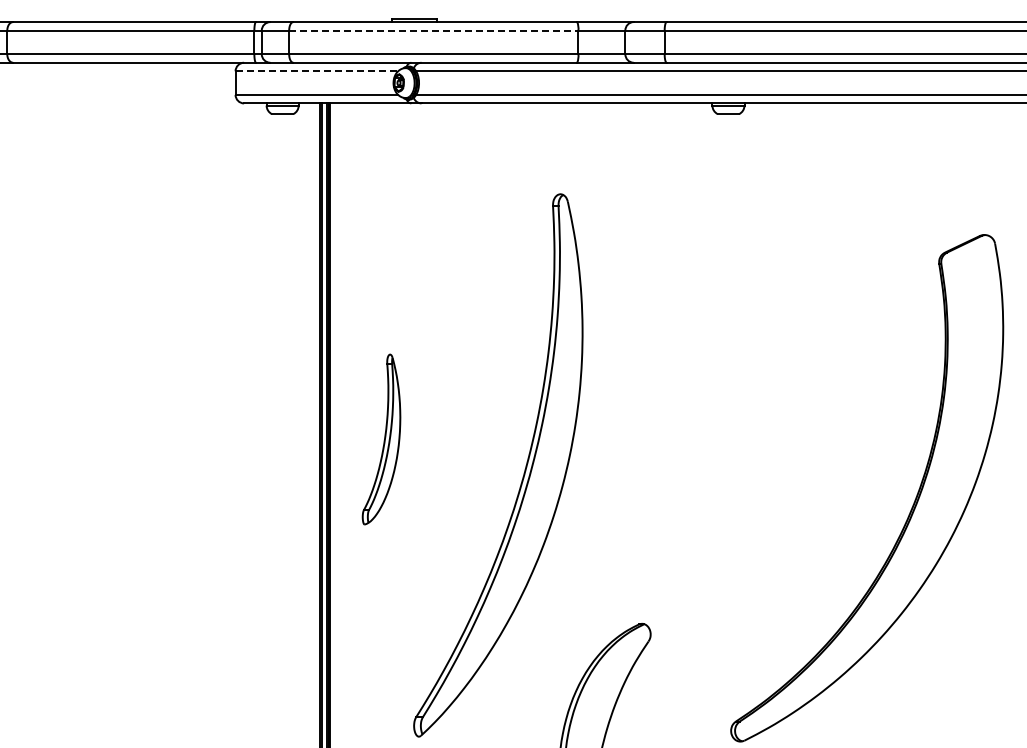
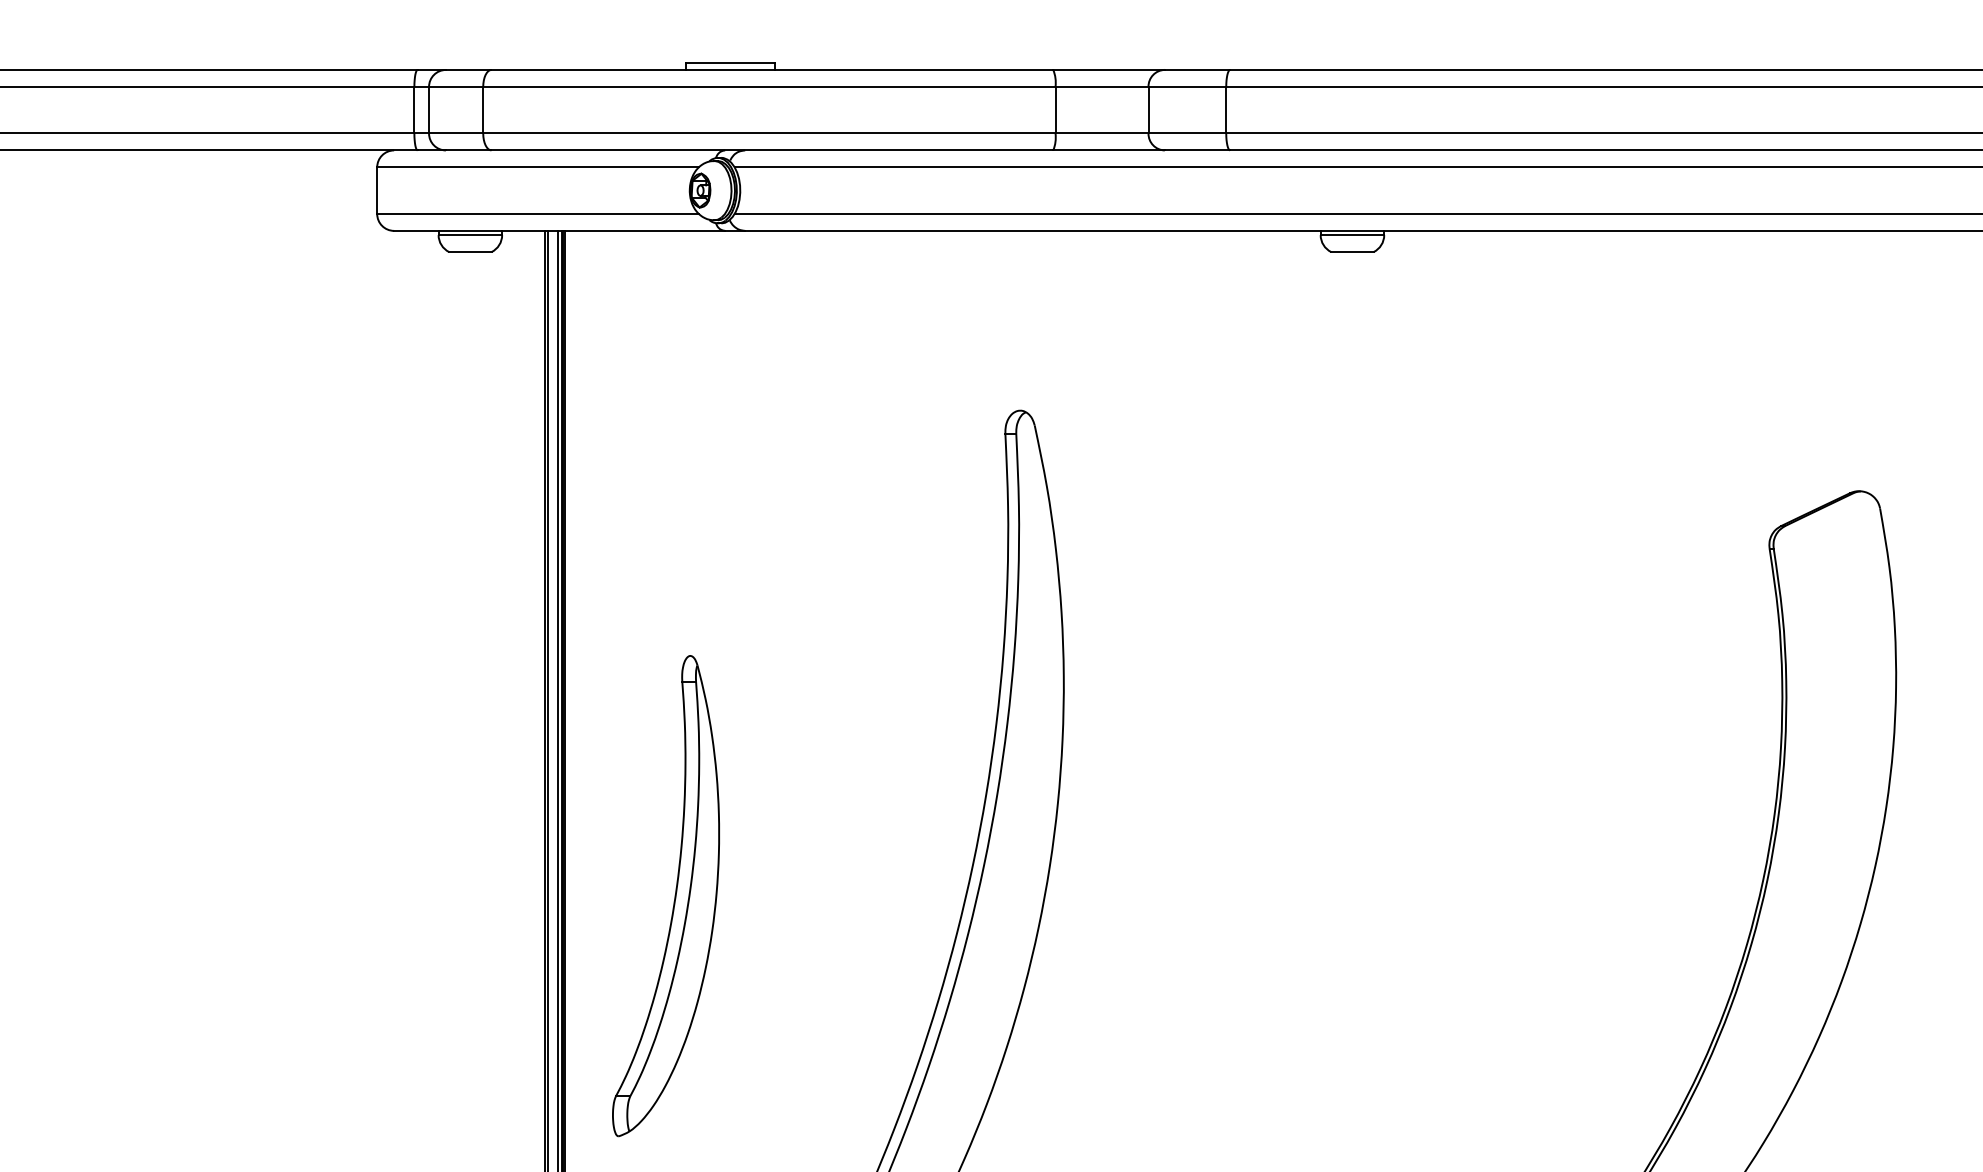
line: (433, 30) -> (768, 86), dashed -> solid
line: (317, 71) -> (539, 167), dashed -> solid
part: (381, 439) -> (665, 895), size x1.43

